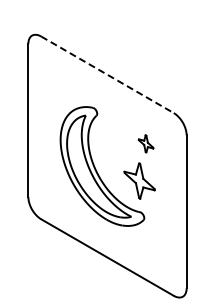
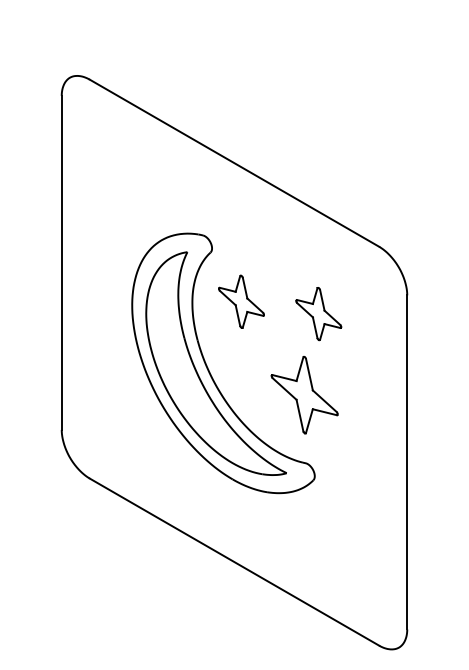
line: (107, 74) -> (234, 162), dashed -> solid
part: (110, 138) -> (241, 302), added
part: (145, 143) -> (317, 313), size x1.43

